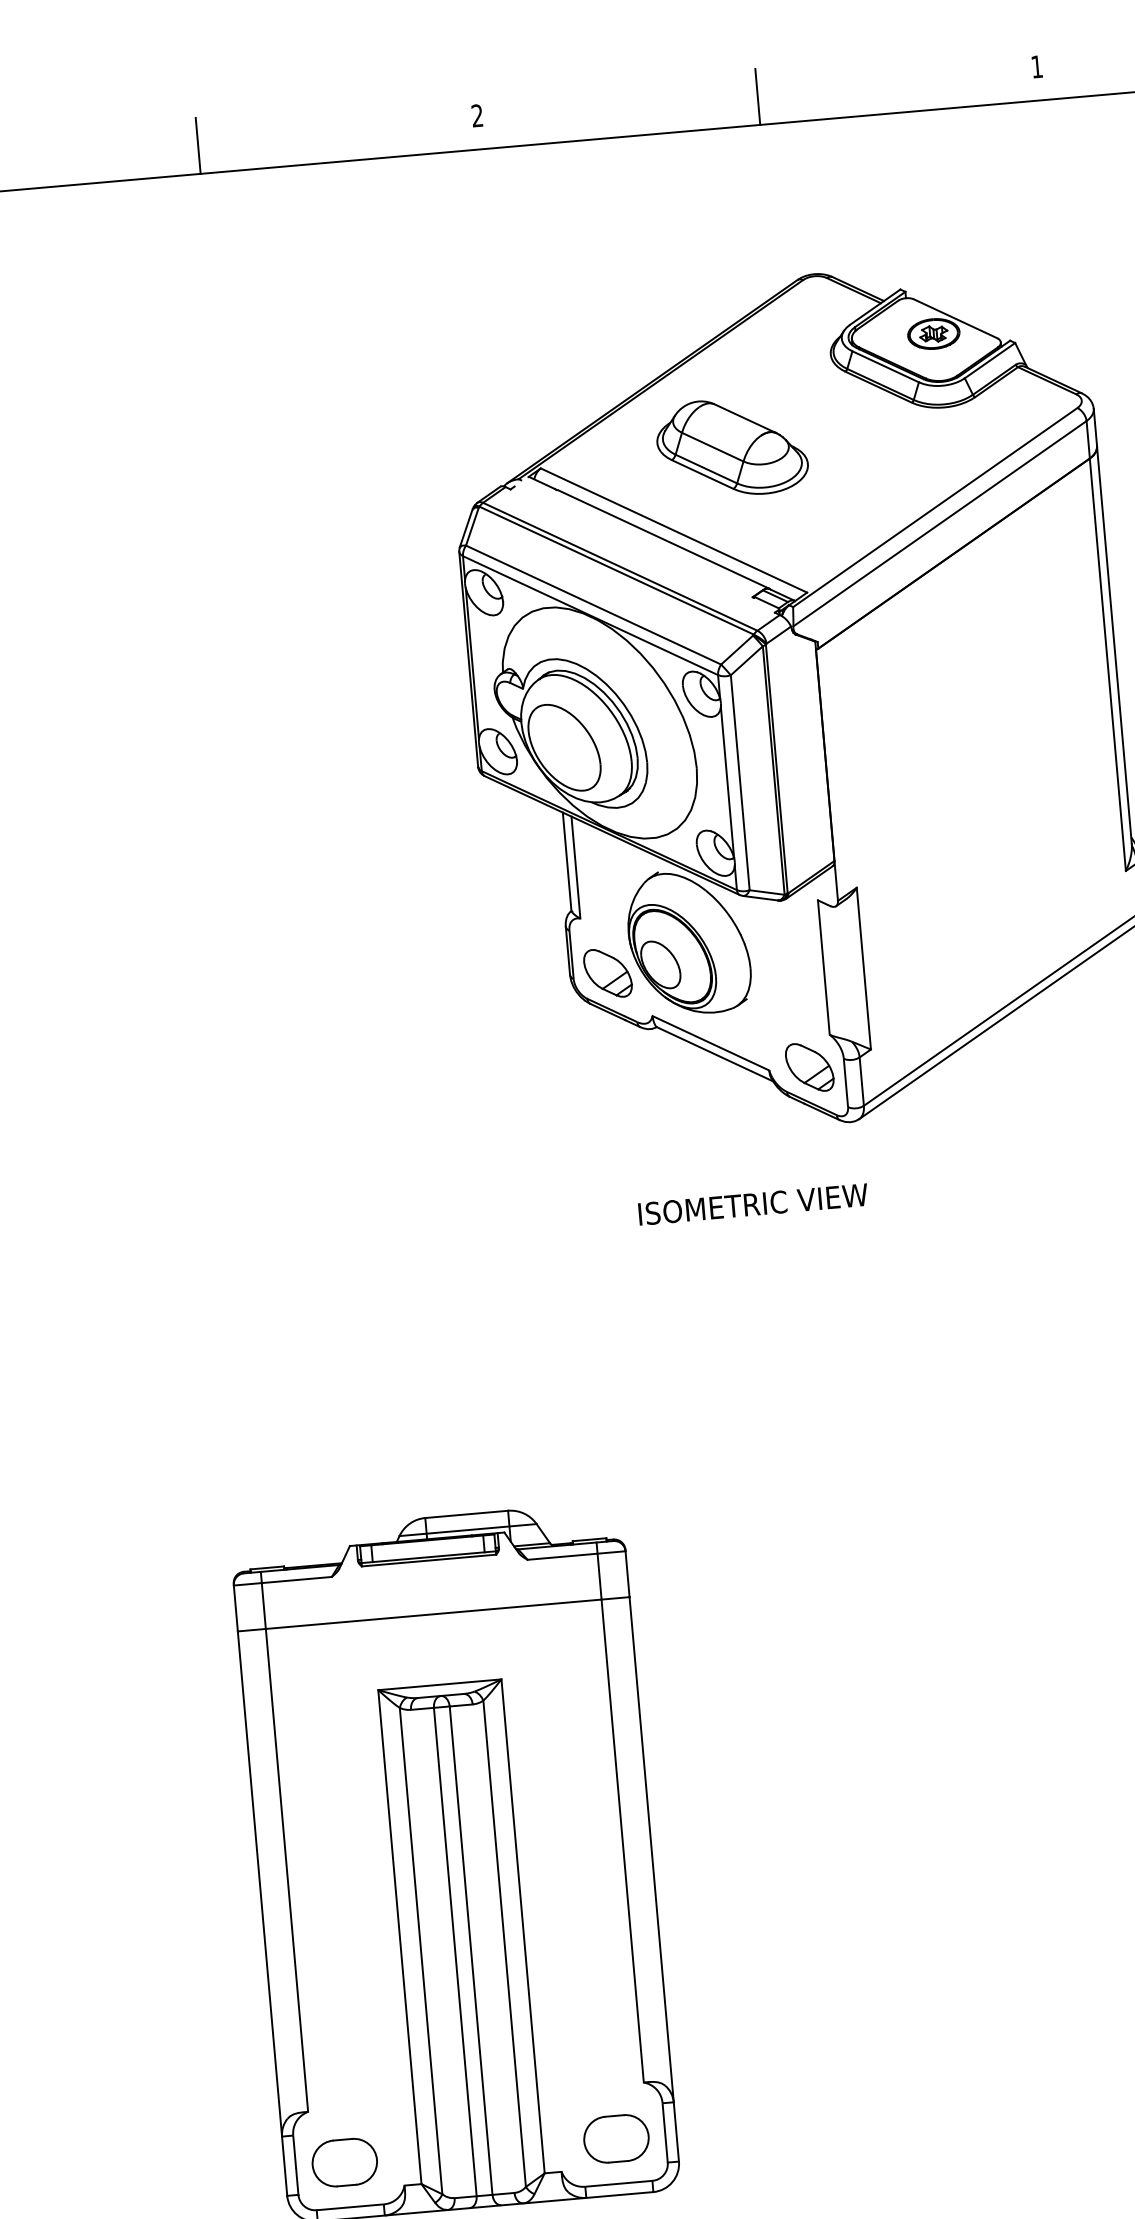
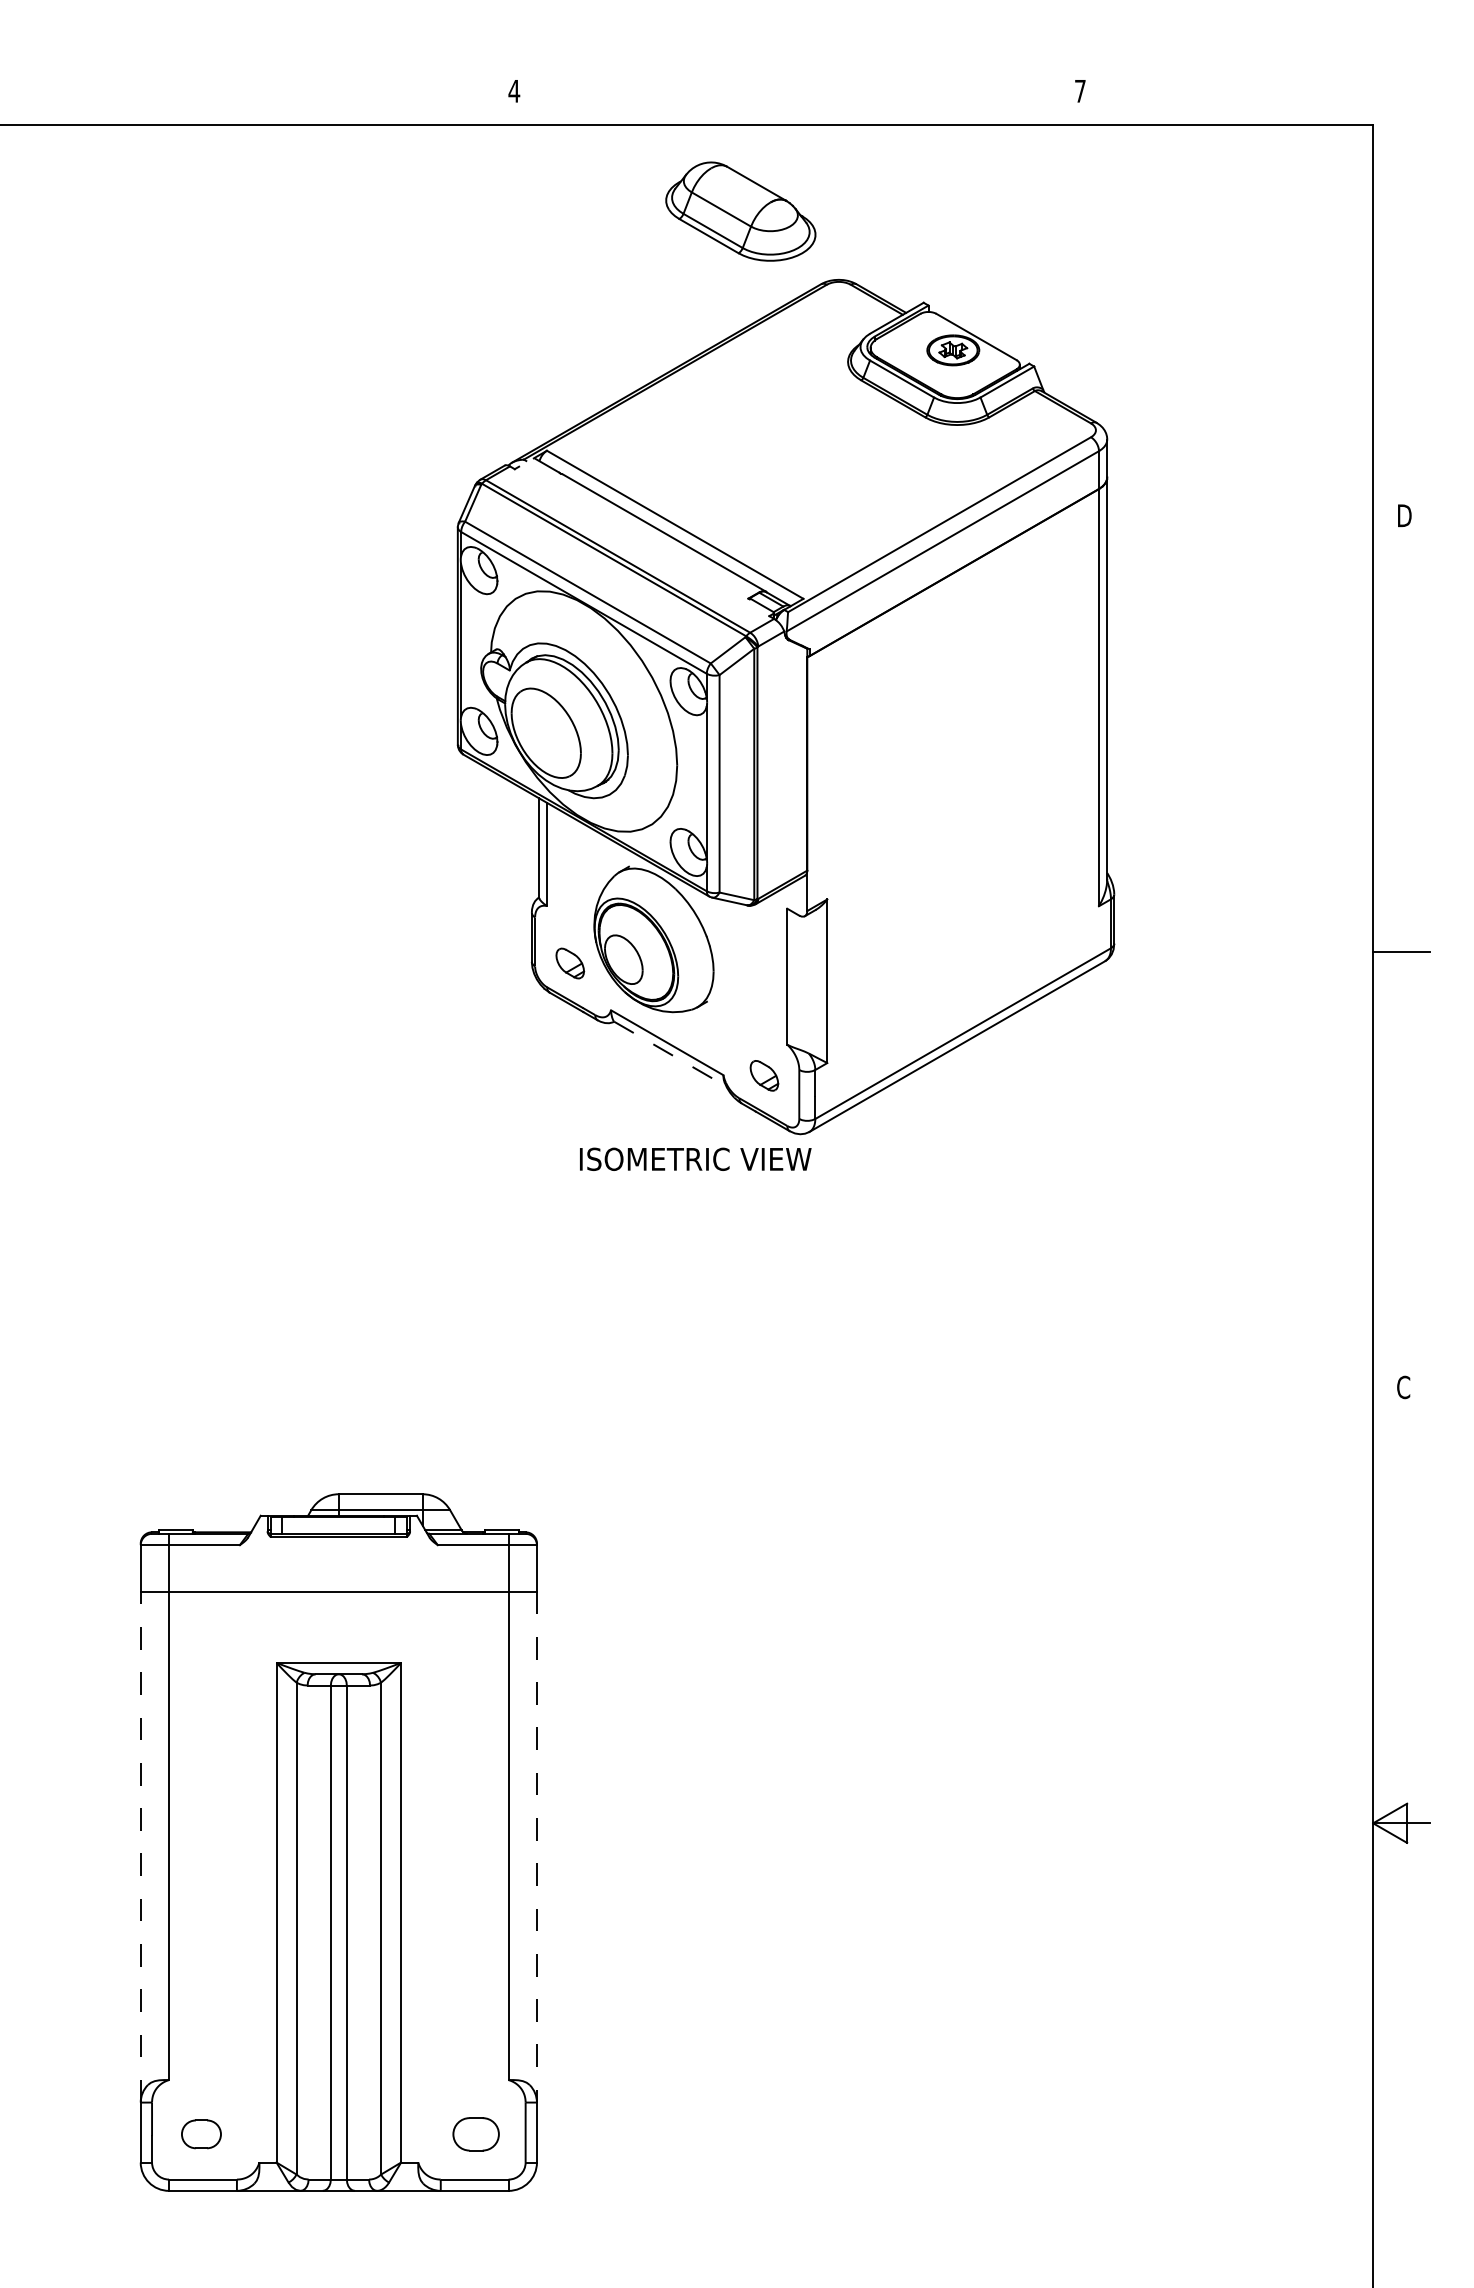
text: (1037, 67) -> (1080, 91), 1 -> 7
line: (757, 96) -> (797, 96), removed
text: (477, 115) -> (514, 90), 2 -> 4
line: (198, 145) -> (231, 96), removed
part: (731, 447) -> (740, 211), moved
part: (608, 973) -> (570, 963), size x0.6
line: (715, 1054) -> (670, 1054), solid -> dashed
part: (809, 1067) -> (764, 1075), size x0.6
text: (753, 1203) -> (695, 1158), moved
line: (651, 1850) -> (536, 1847), solid -> dashed
line: (259, 1883) -> (140, 1846), solid -> dashed
part: (615, 2139) -> (475, 2134), size x0.7
part: (344, 2162) -> (201, 2134), size x0.6

